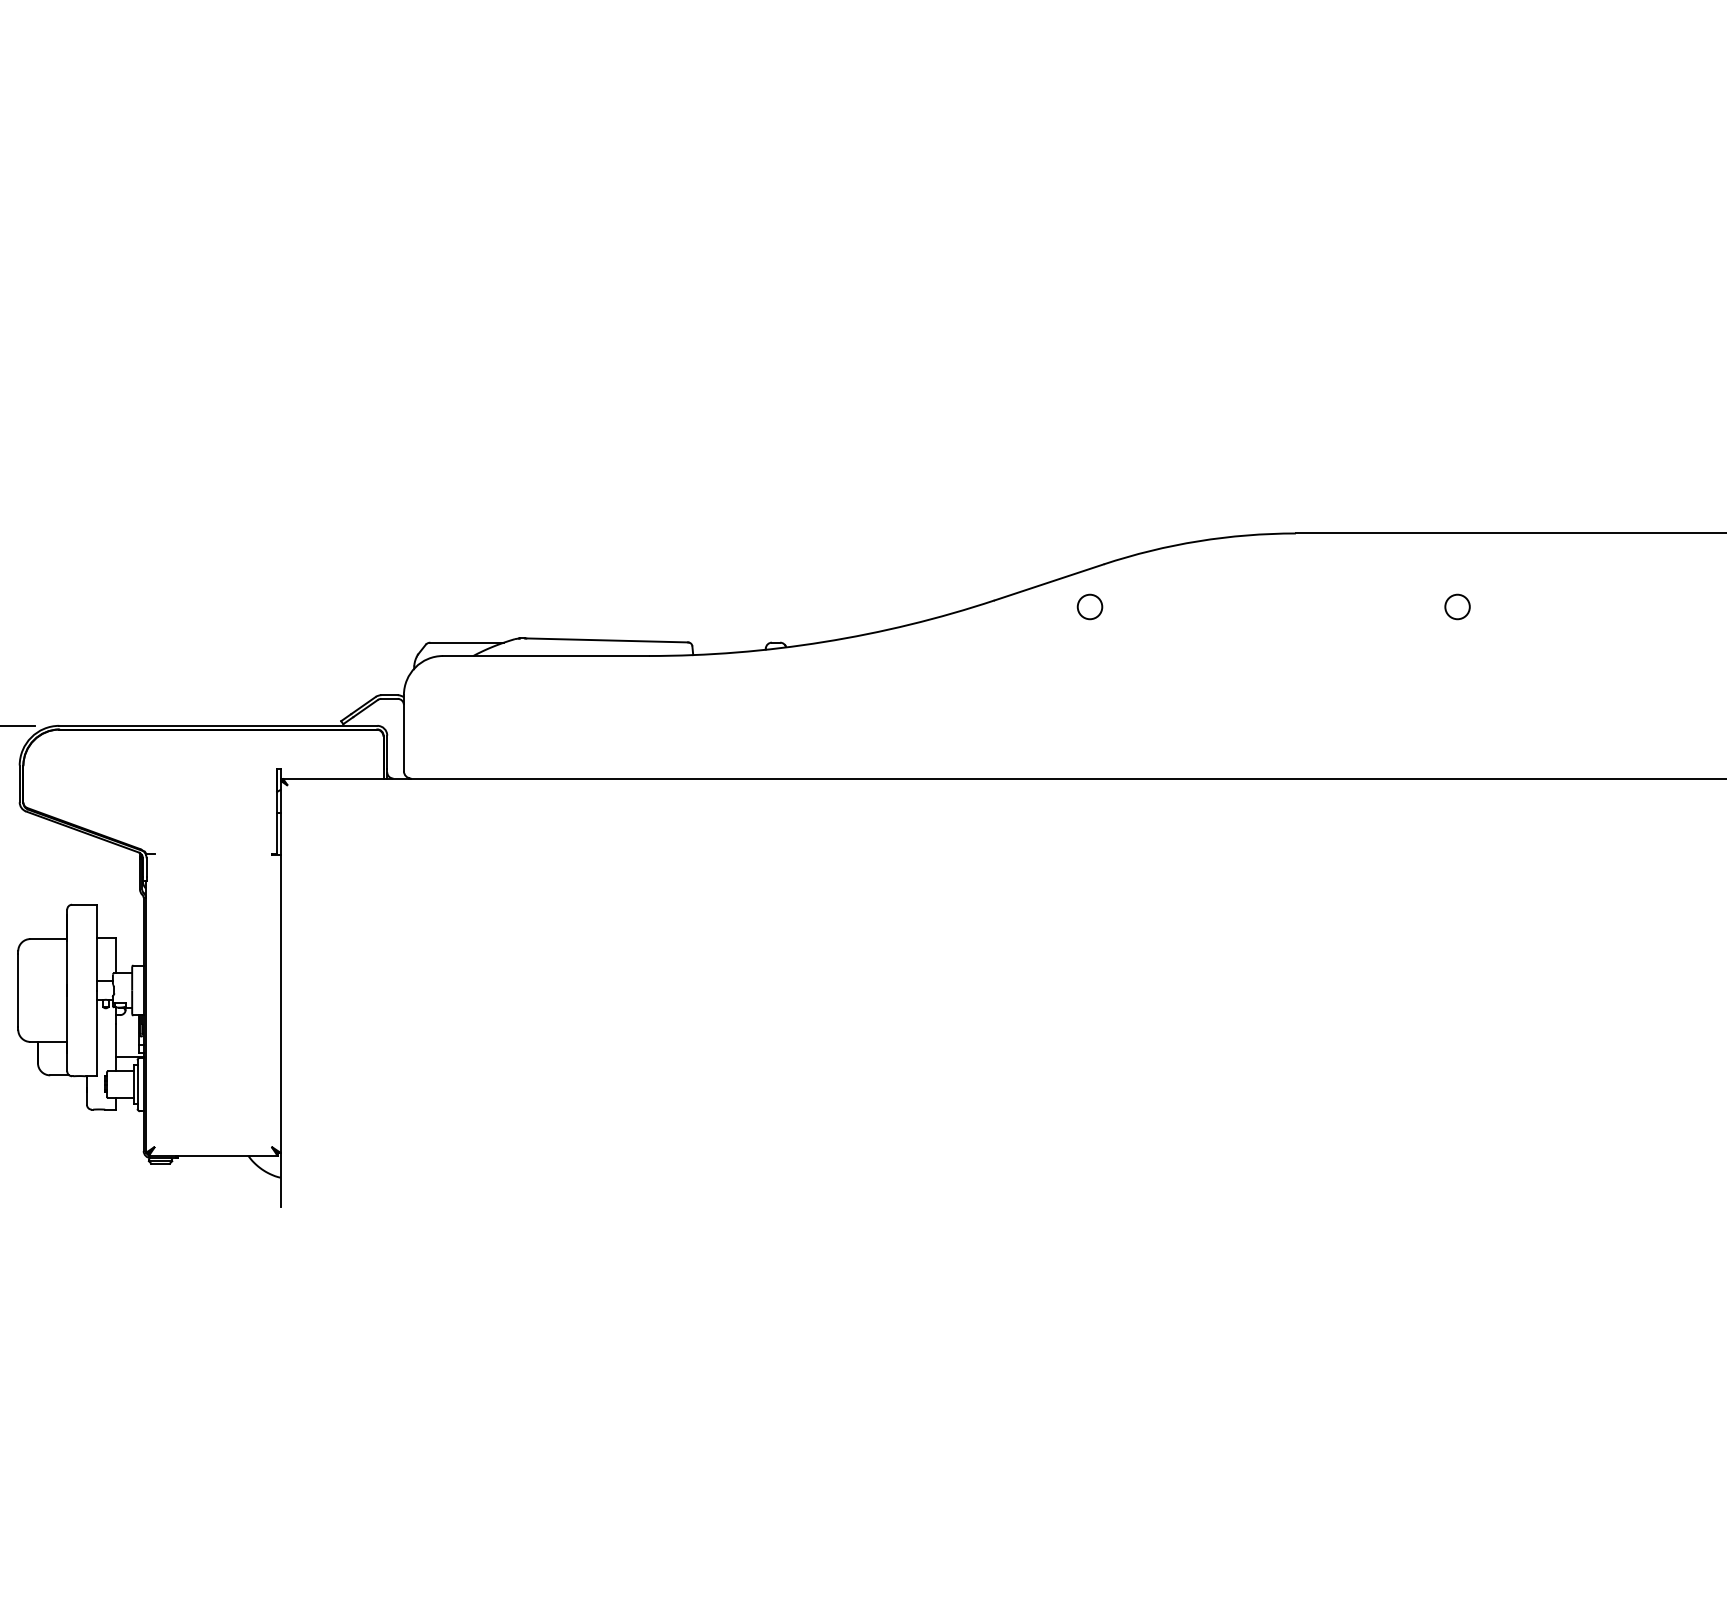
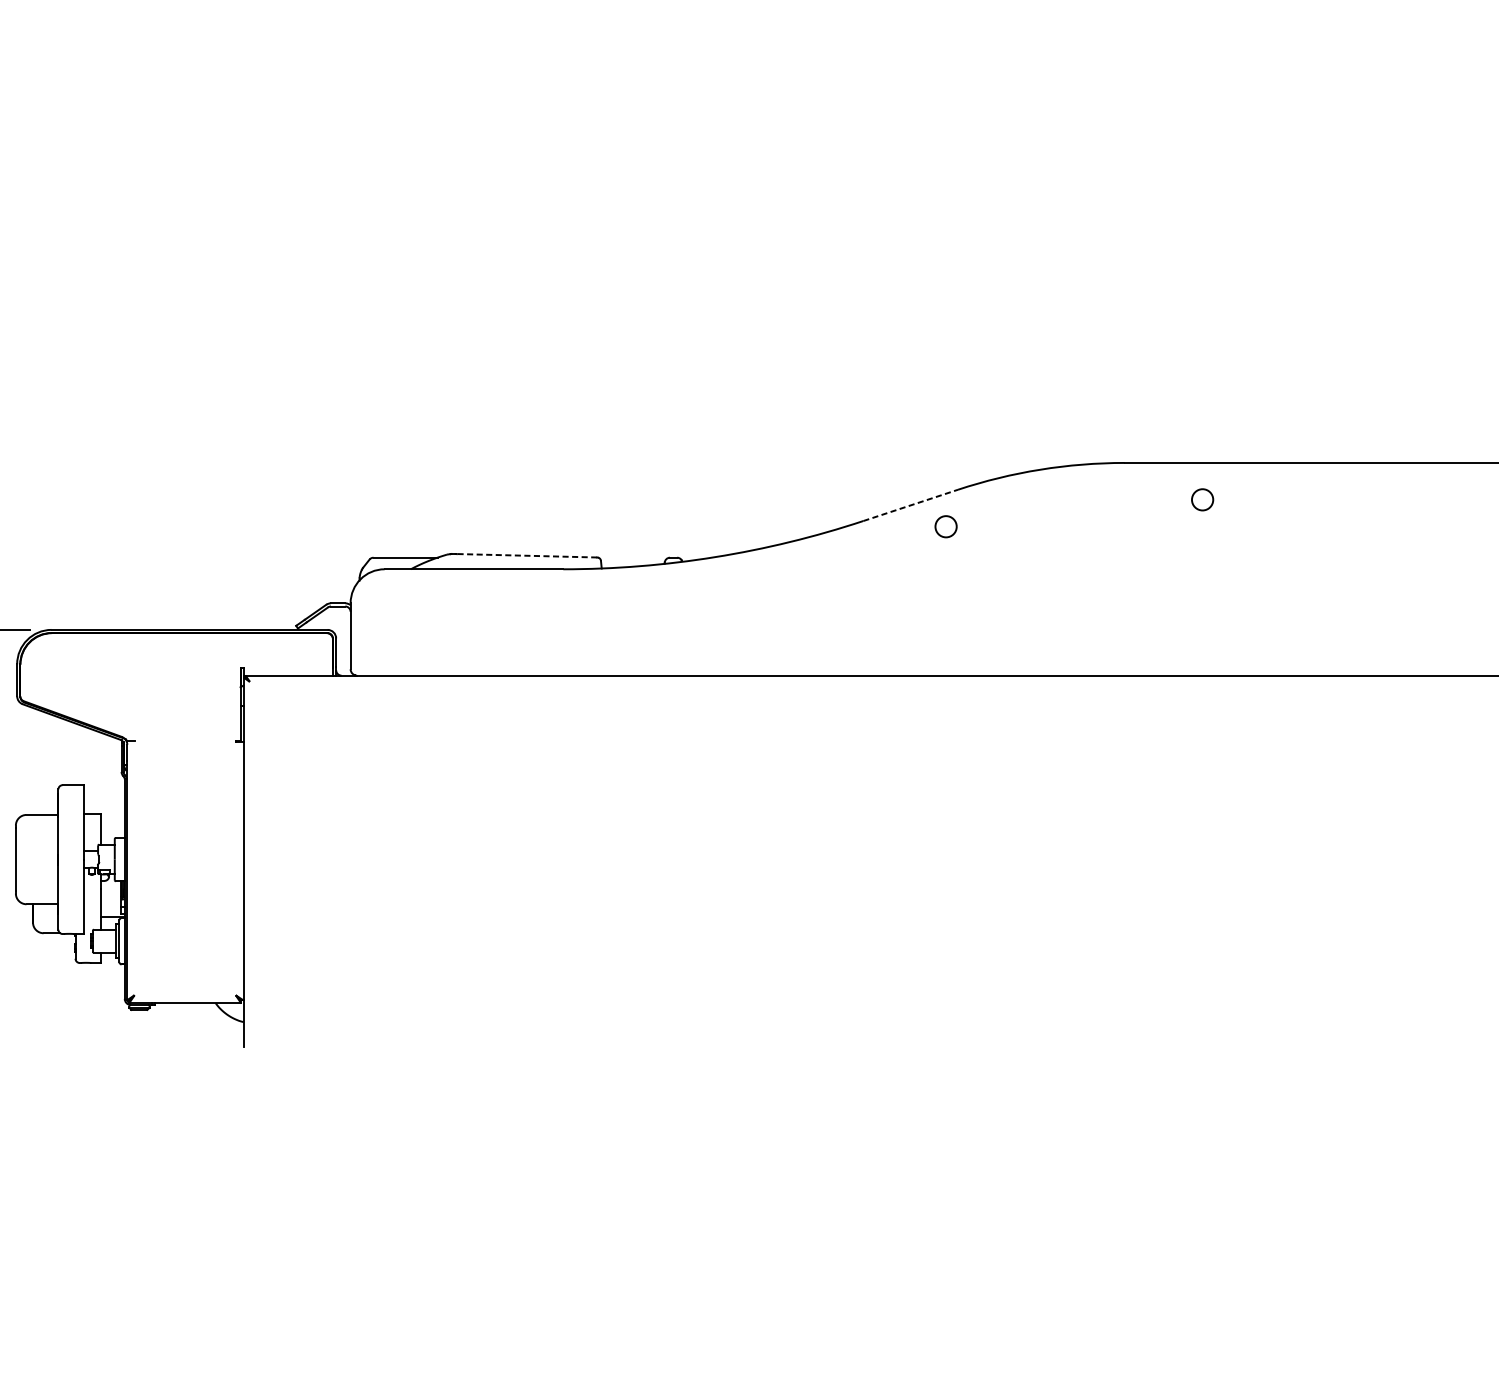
line: (1049, 582) -> (910, 505), solid -> dashed
circle: (1457, 606) -> (1202, 499), moved
line: (606, 640) -> (526, 555), solid -> dashed

